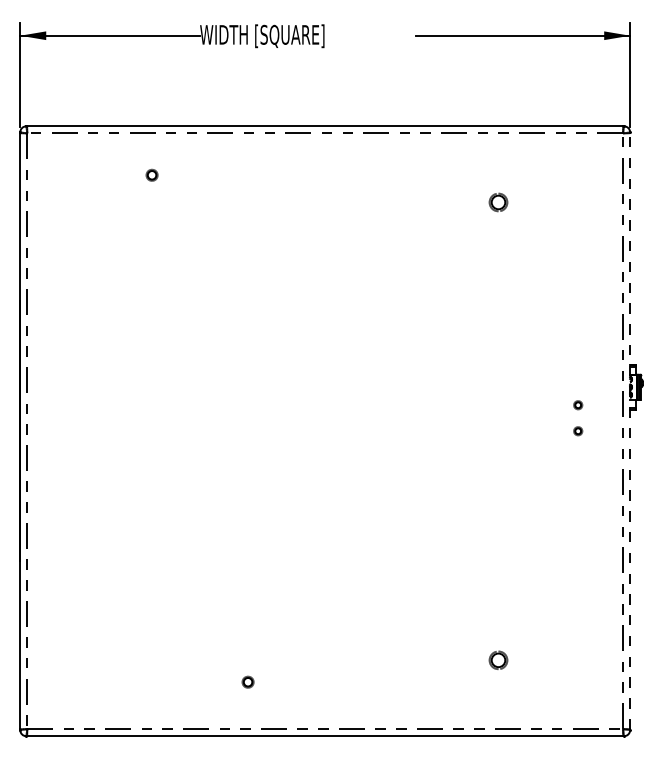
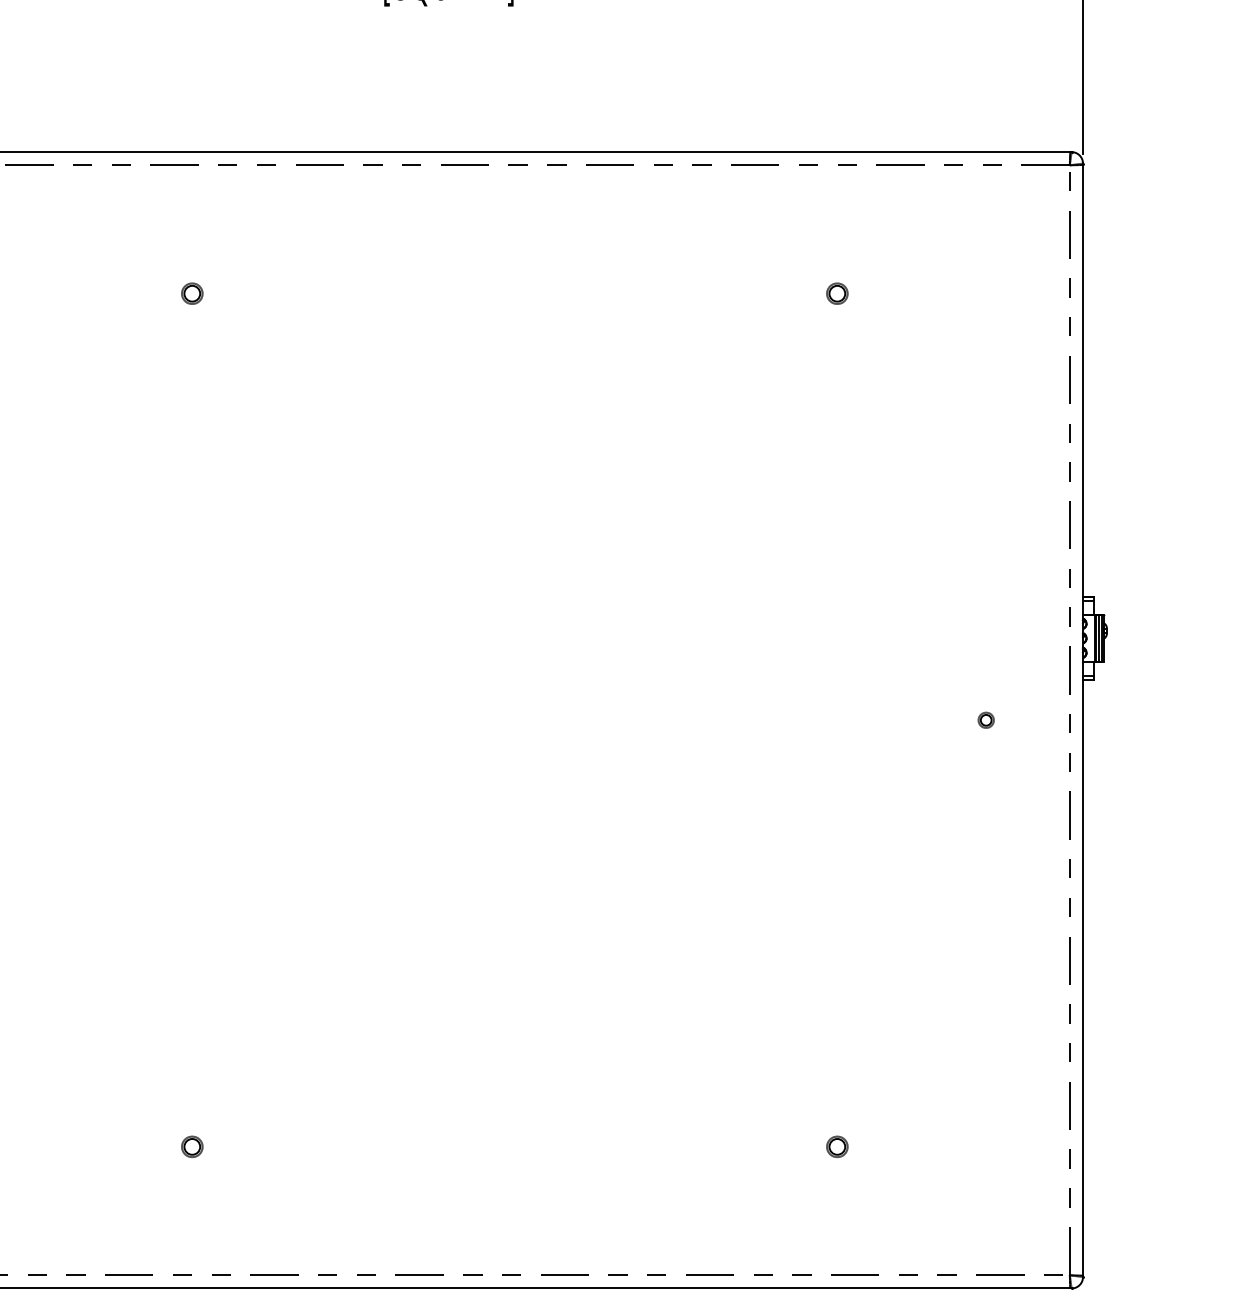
part: (151, 174) -> (191, 292), moved
part: (497, 201) -> (835, 292), size x0.62
part: (578, 405) -> (986, 672), removed
line: (630, 430) -> (1083, 718), dashed -> solid
part: (497, 659) -> (835, 1145), size x0.62
part: (247, 681) -> (191, 1145), moved

